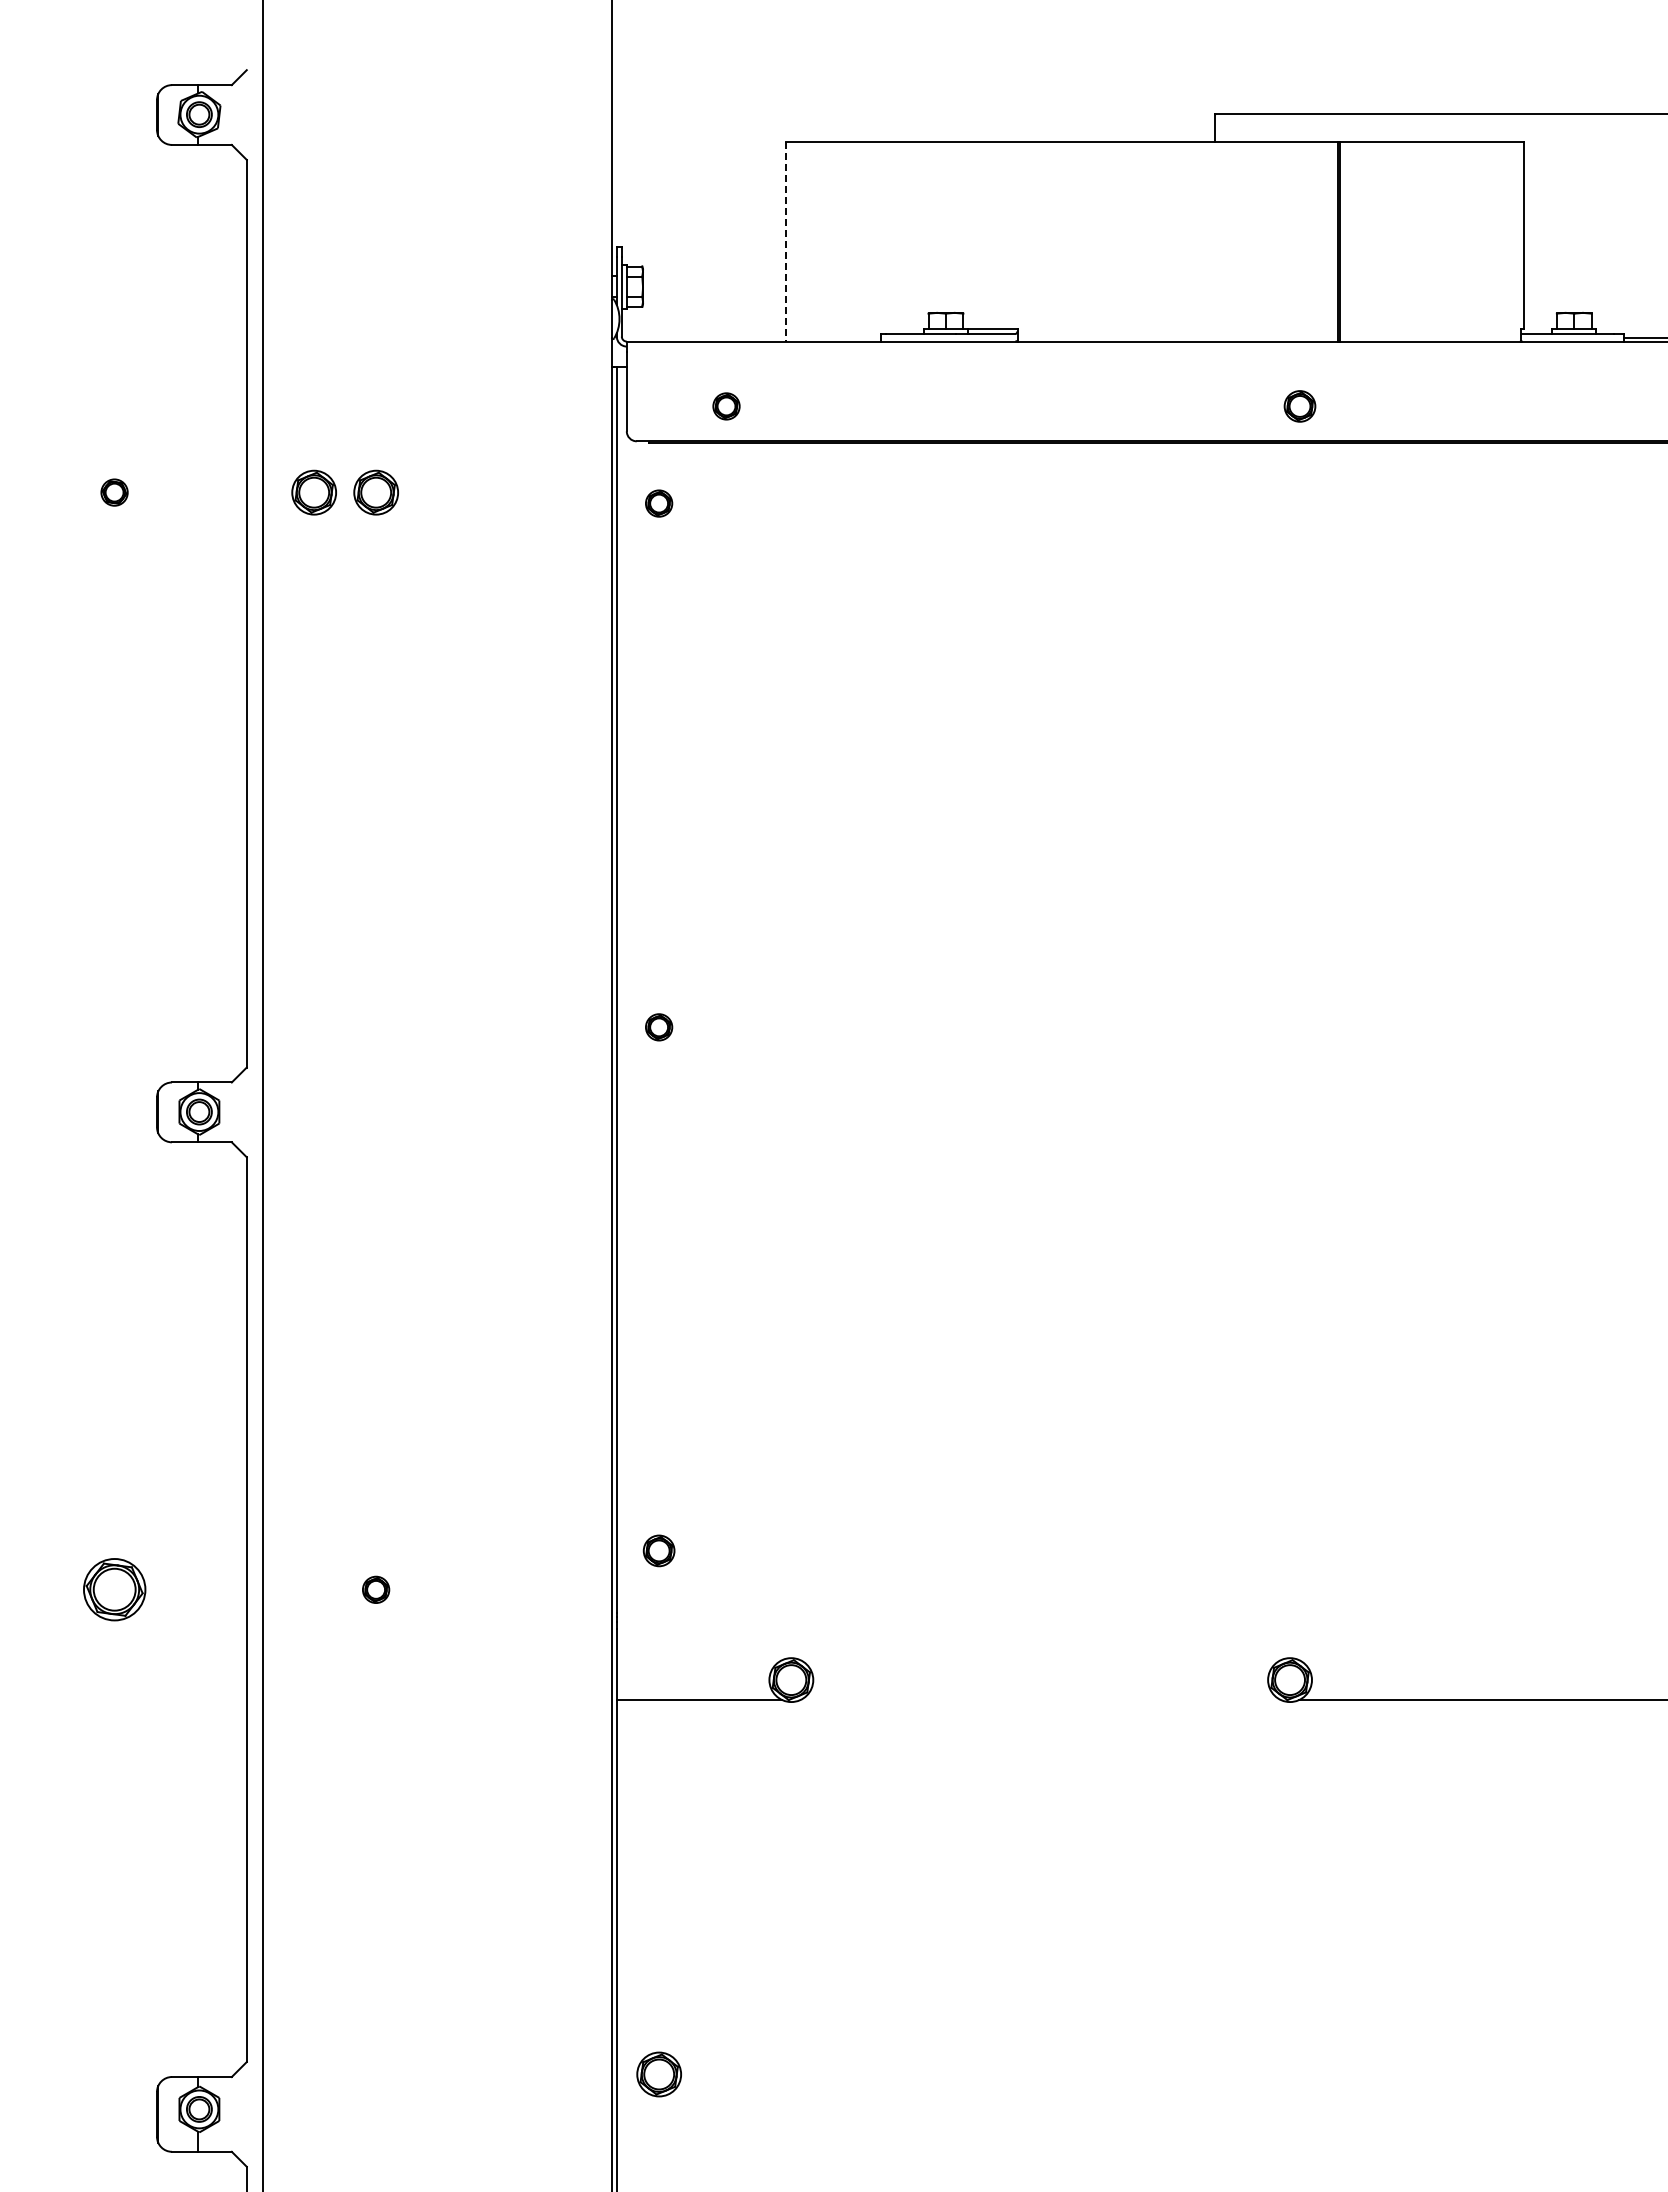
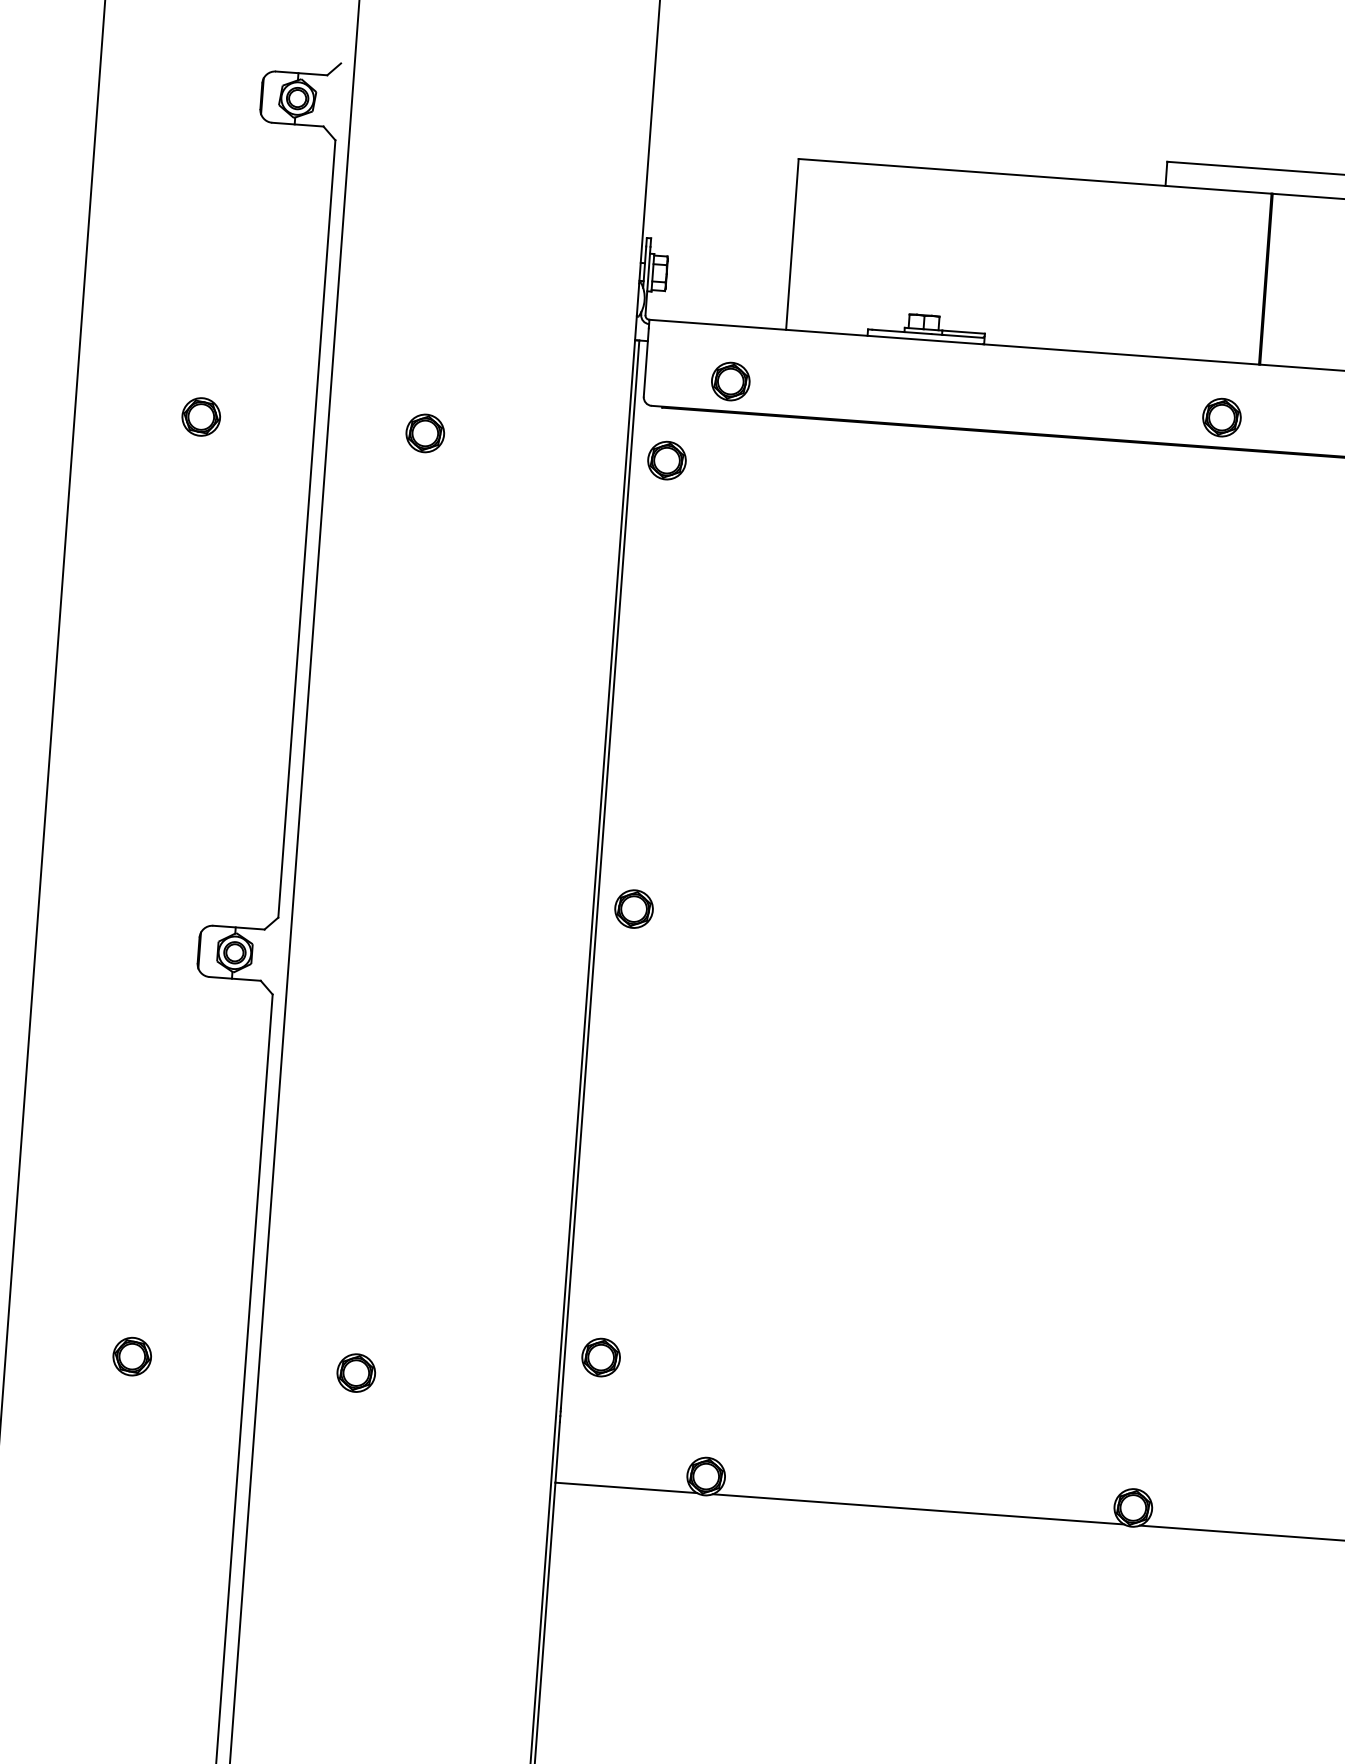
line: (786, 241) -> (792, 244), dashed -> solid
part: (726, 406) -> (730, 381), size x1.67
part: (1299, 406) -> (1221, 417), size x1.43
part: (114, 492) -> (201, 416), size x1.67
part: (313, 492) -> (371, 429), removed
part: (658, 503) -> (666, 460), size x1.67
part: (658, 1027) -> (633, 909), size x1.67
part: (658, 1550) -> (600, 1357), size x1.43
part: (114, 1589) -> (132, 1356), size x0.71
part: (375, 1589) -> (355, 1372), size x1.67
line: (1040, 1700) -> (918, 1509), added

